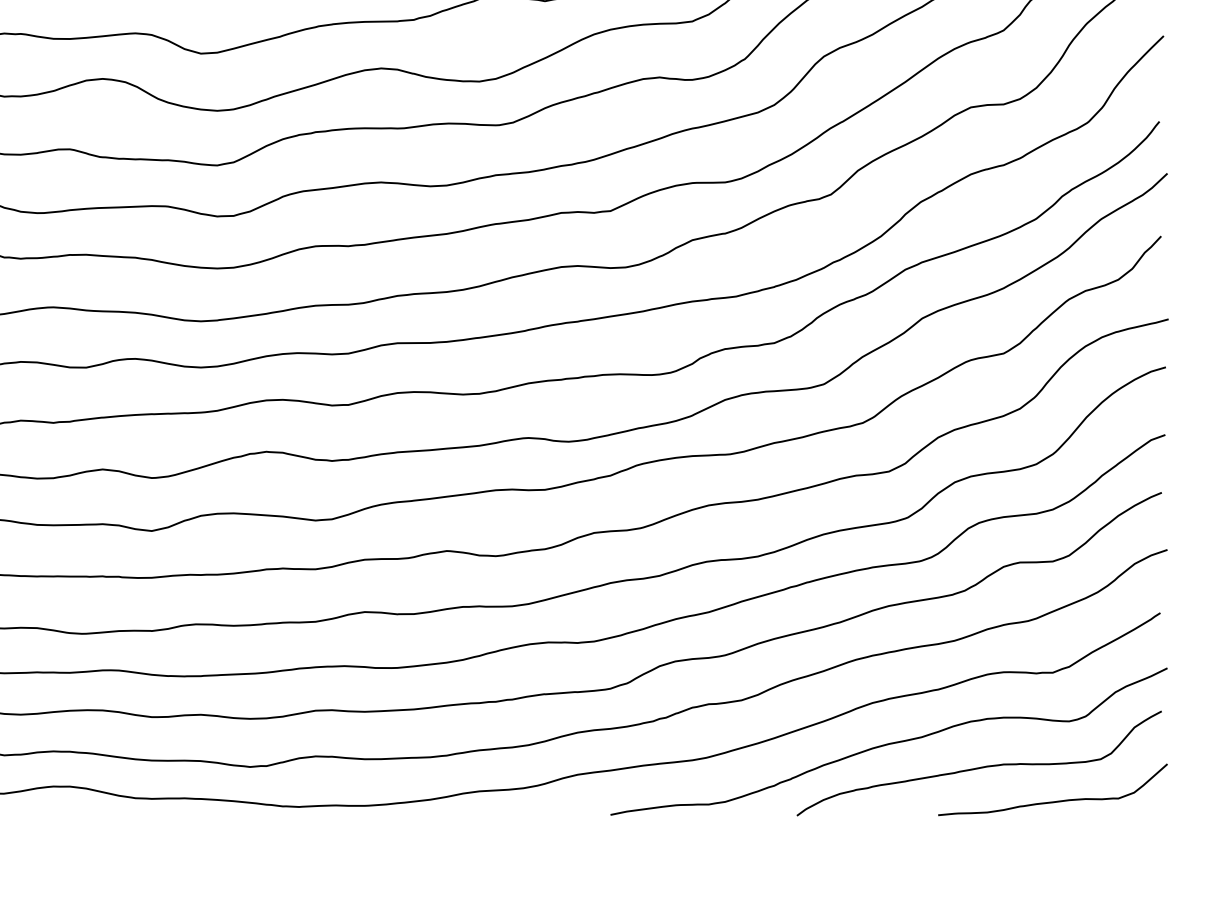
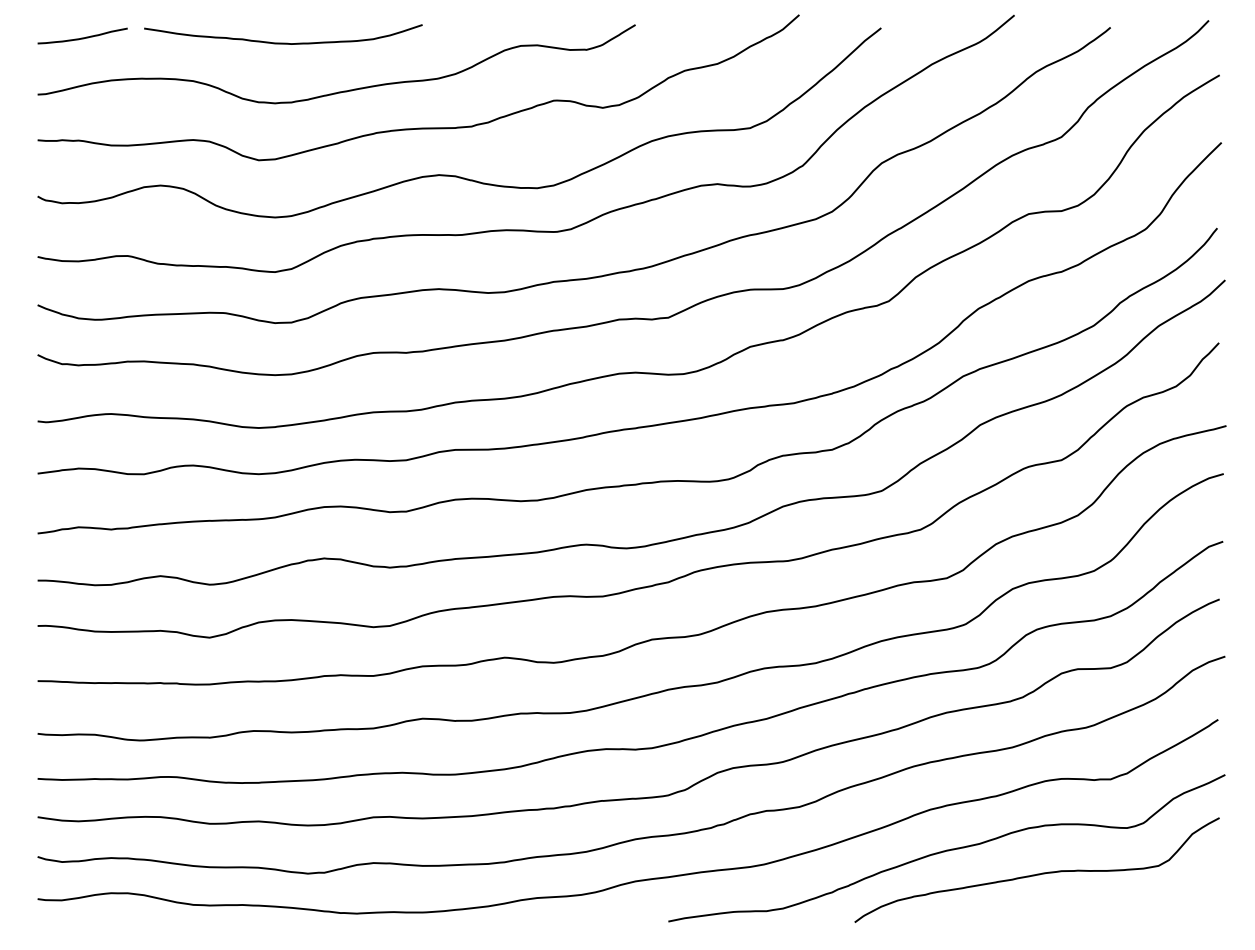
curve: (1054, 800) -> (1112, 907), removed

